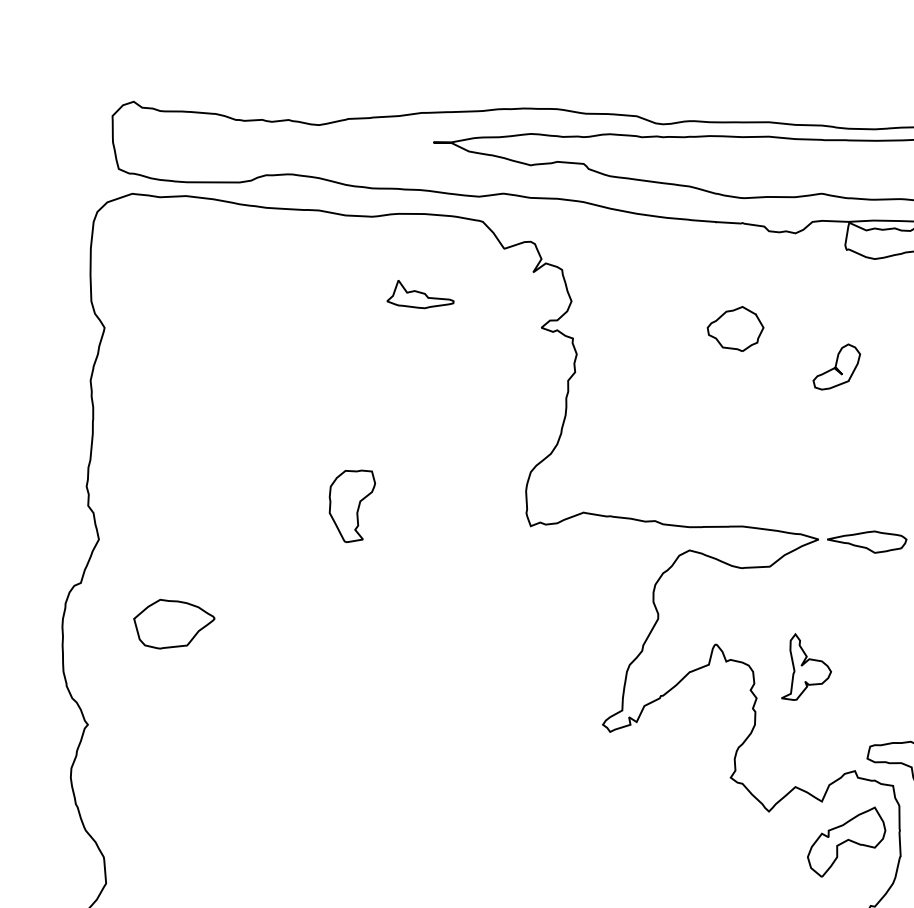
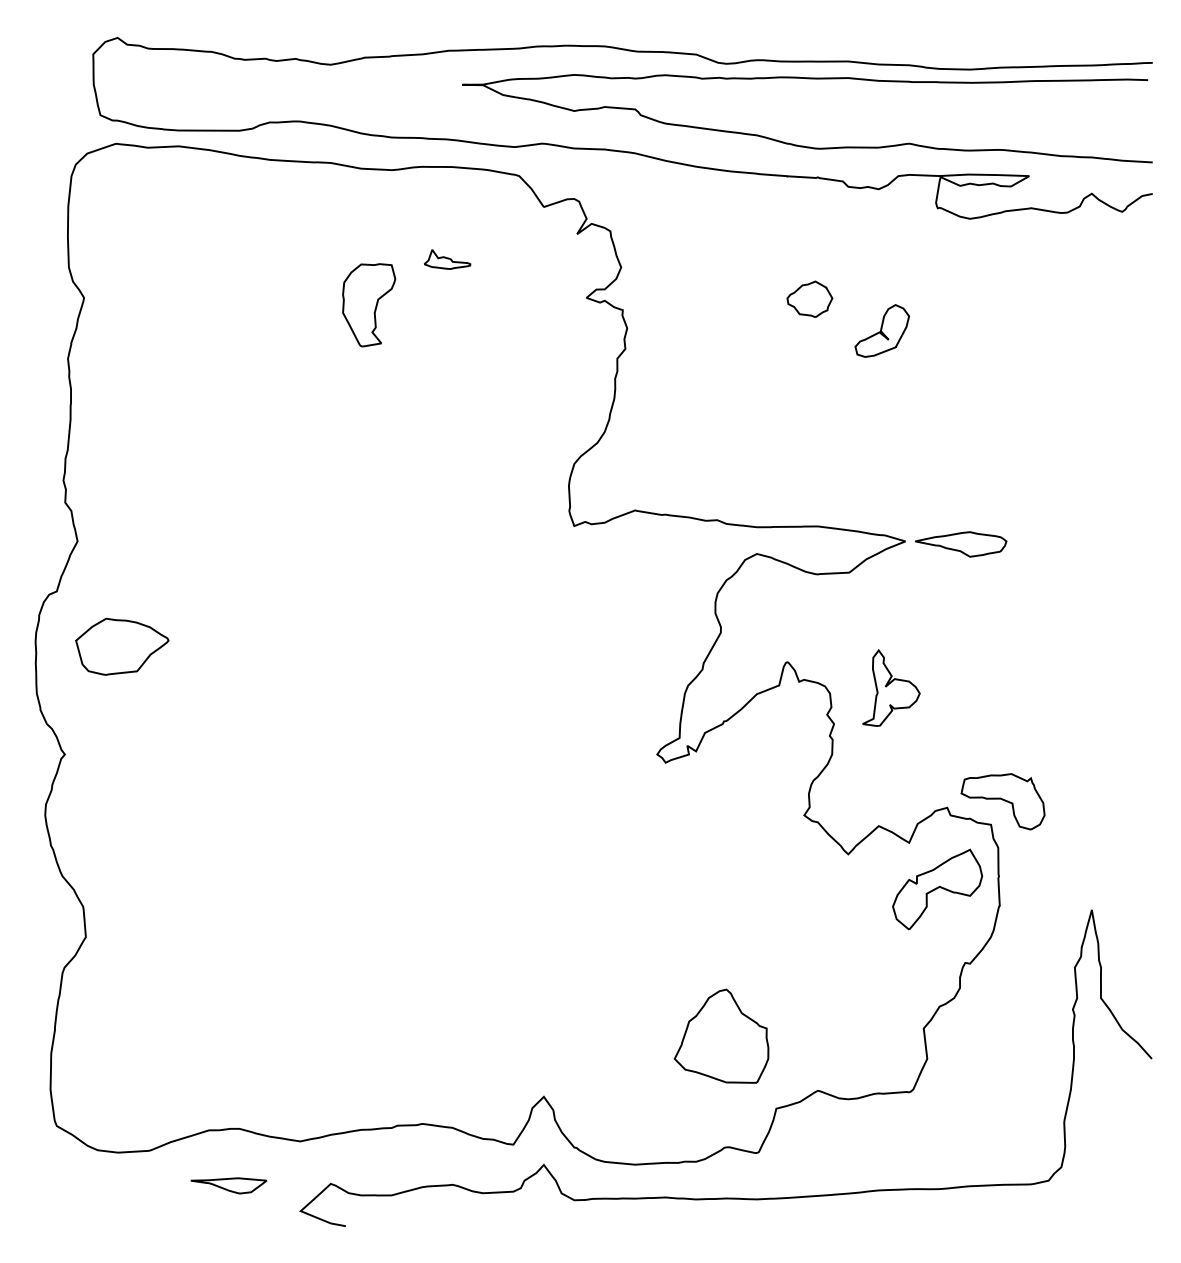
part: (420, 294) -> (447, 259), size x0.6
part: (735, 329) -> (809, 299), size x0.7
part: (836, 366) -> (882, 330), moved
part: (352, 506) -> (369, 305), moved
part: (174, 623) -> (122, 646), moved

